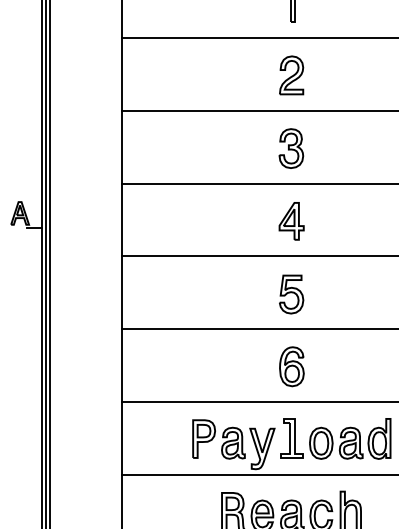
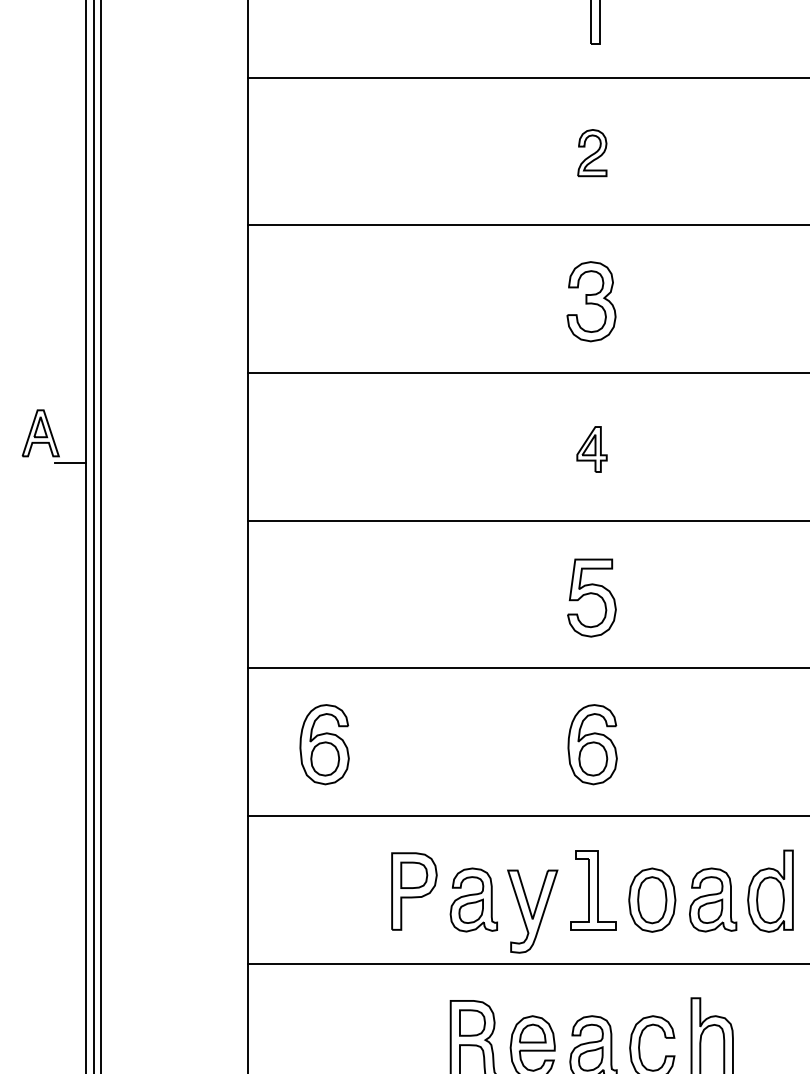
part: (291, 75) -> (591, 153), size x0.6
part: (291, 221) -> (591, 449), size x0.6
part: (159, 366) -> (323, 744), added

